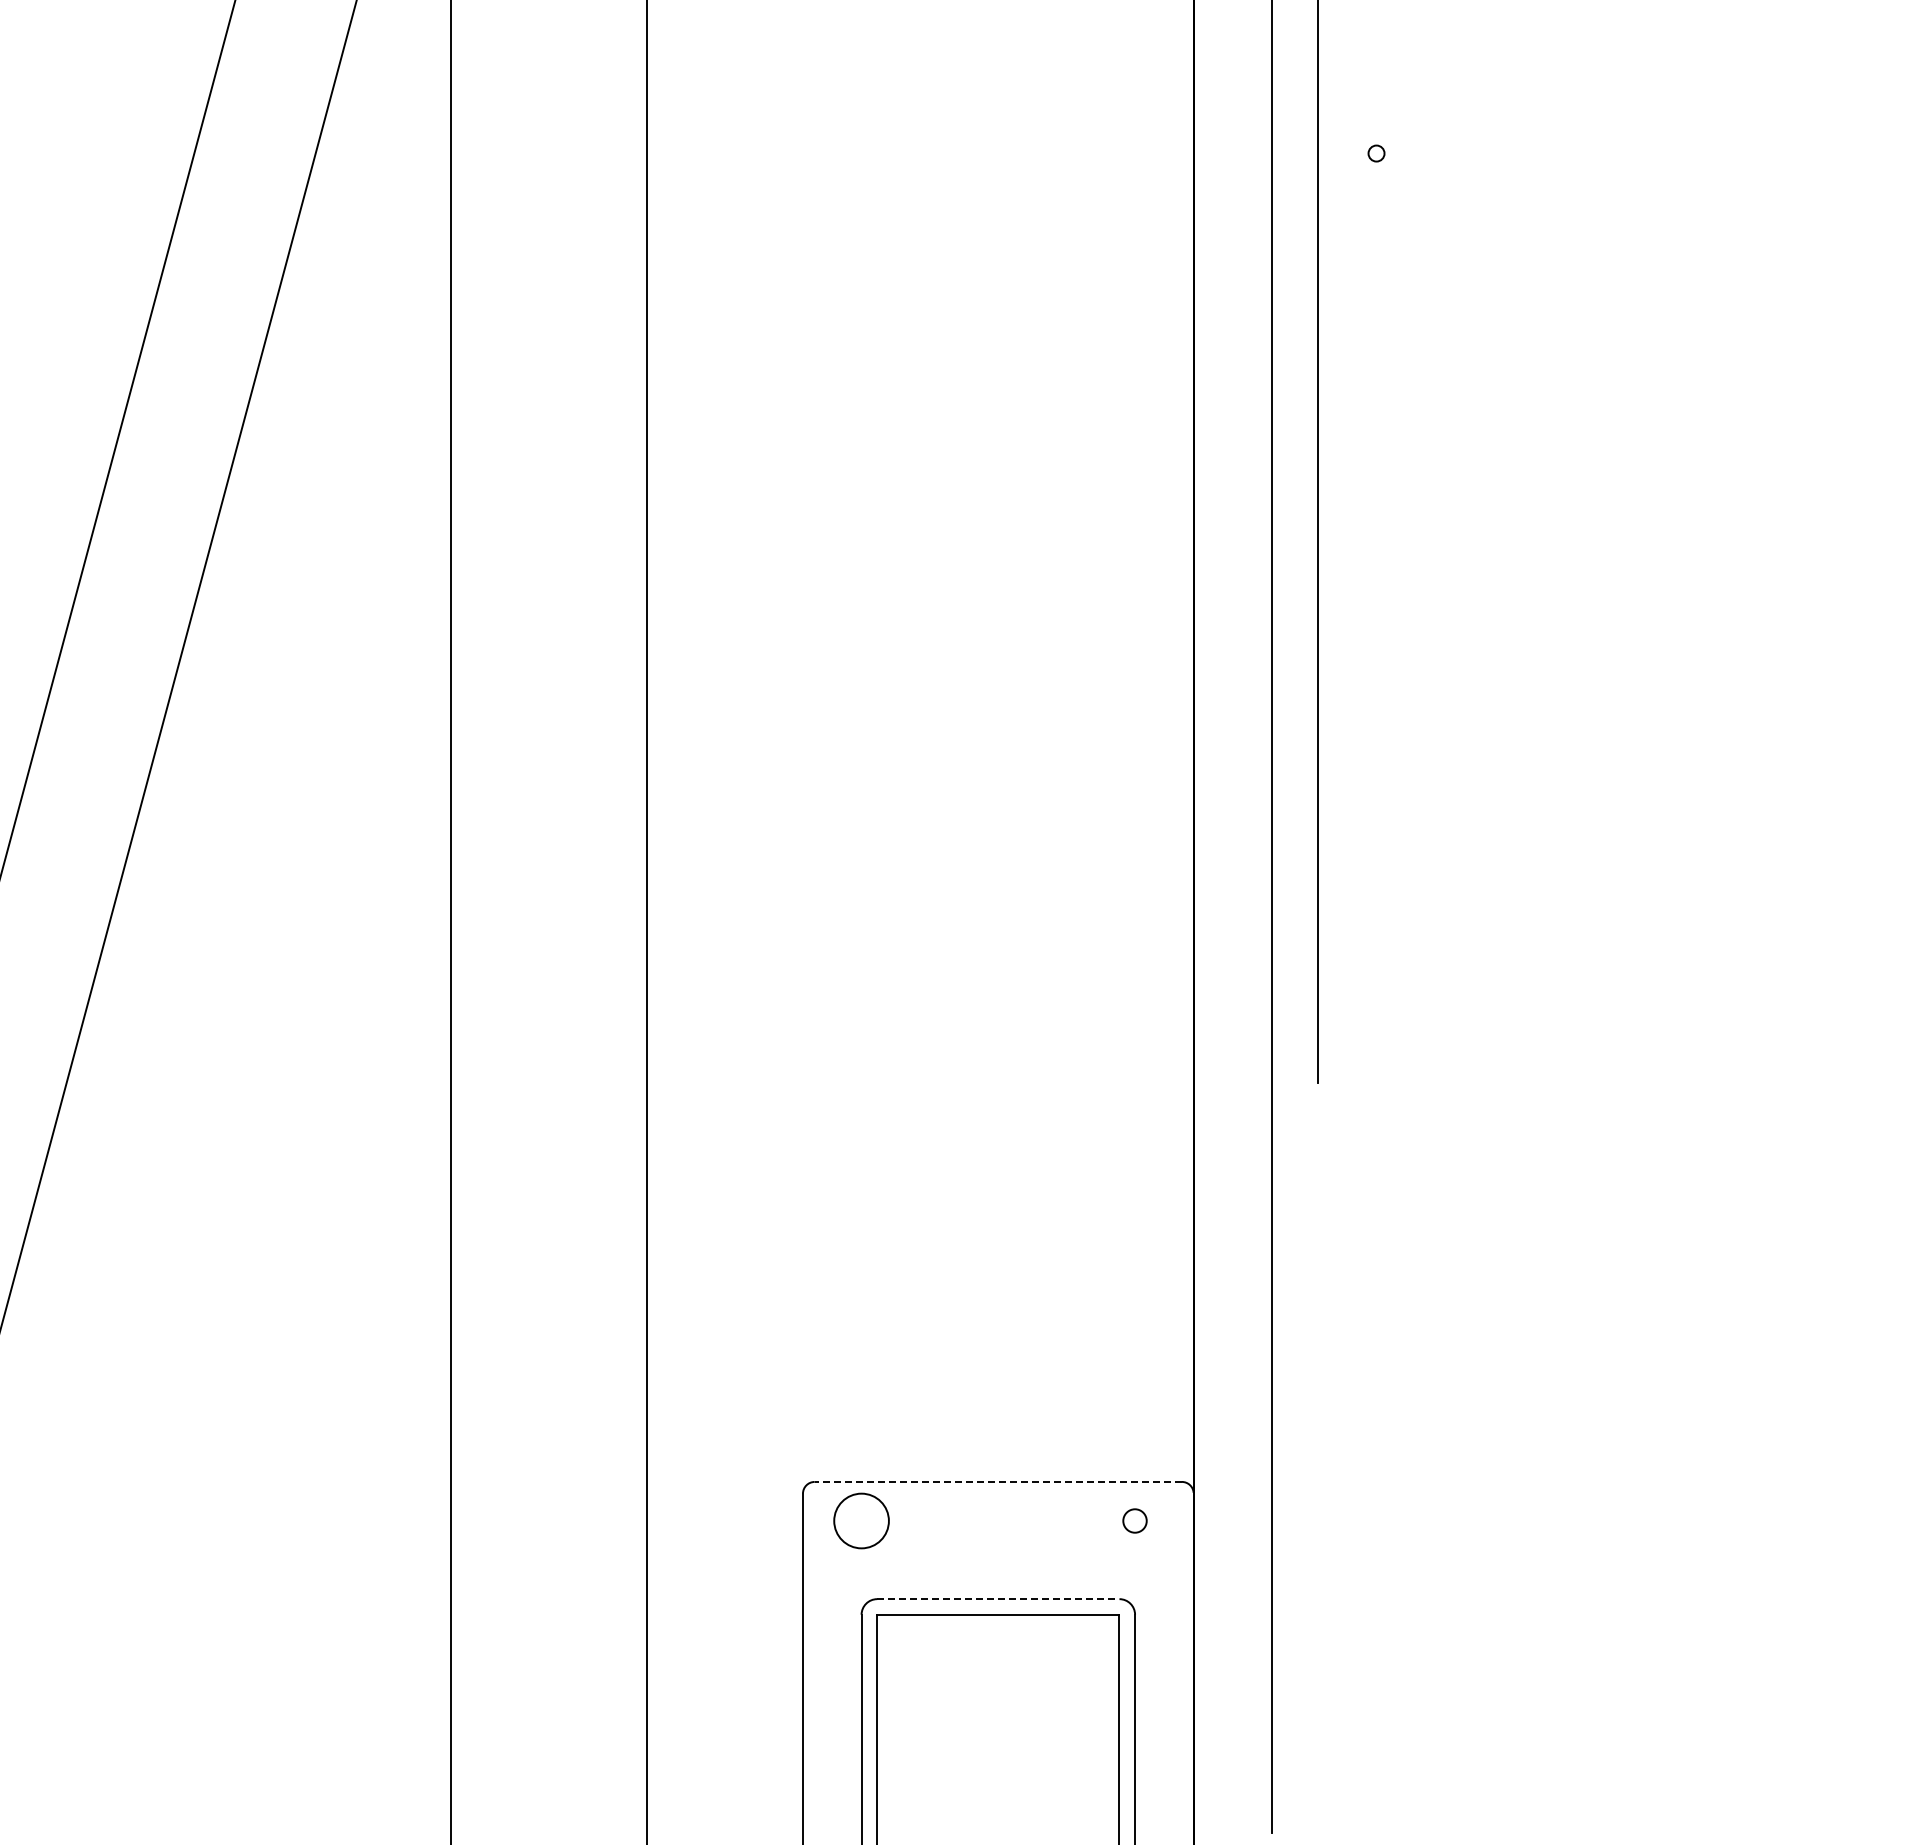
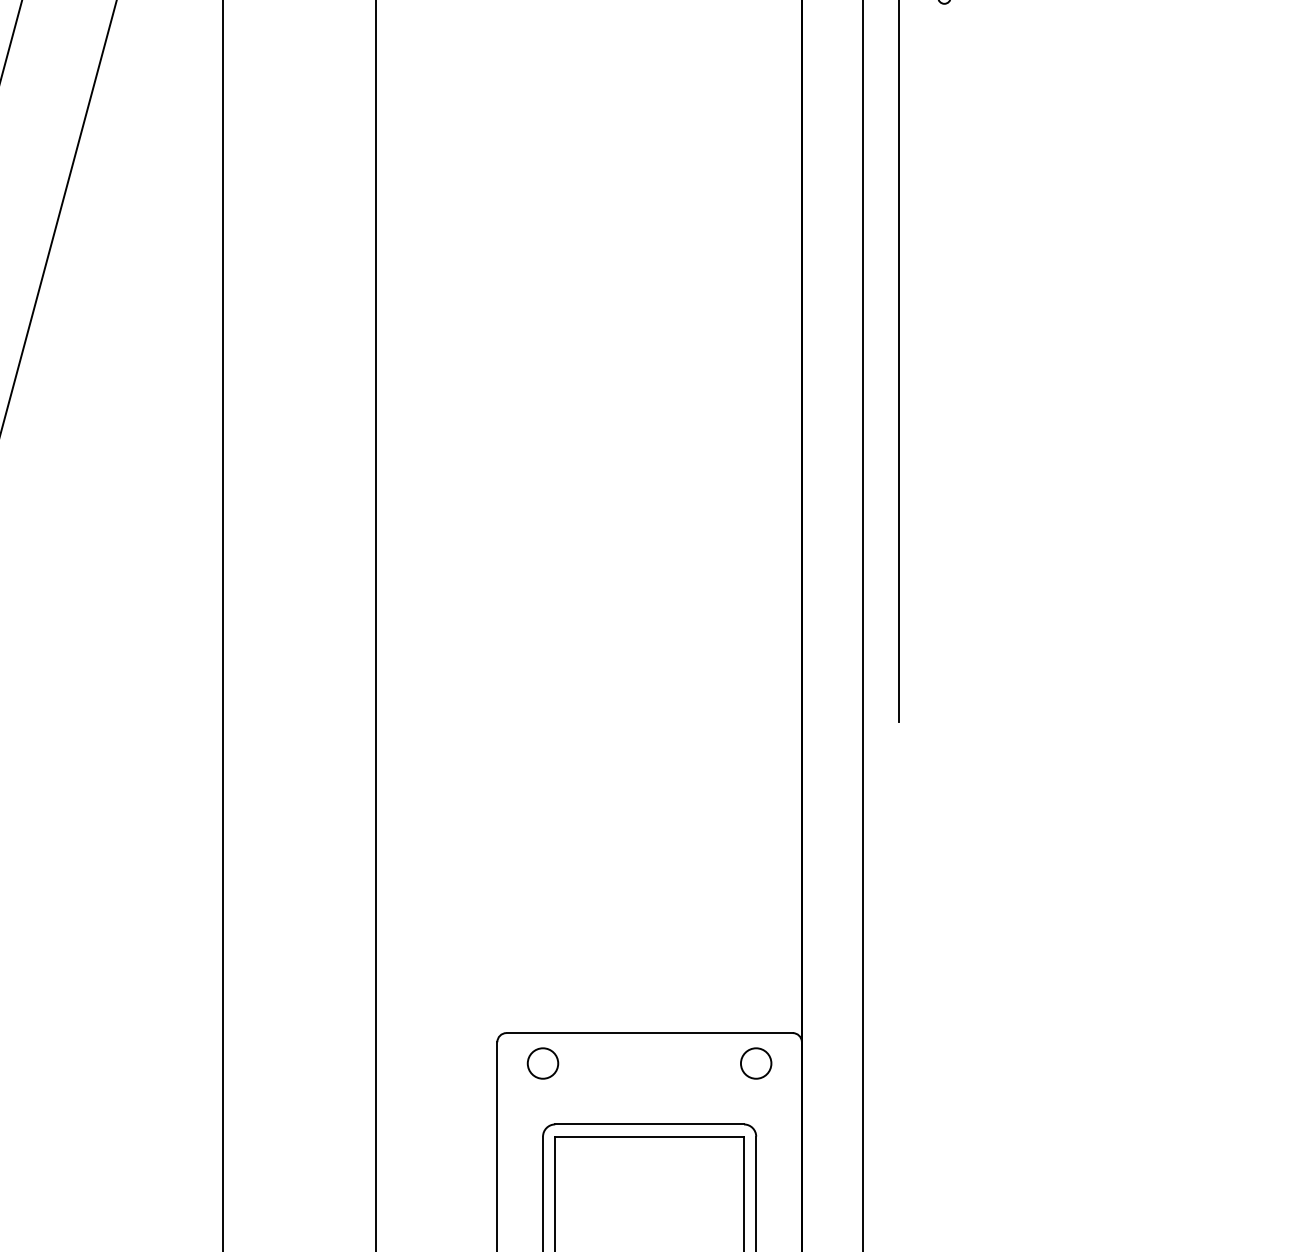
line: (998, 1481) -> (649, 1032), dashed -> solid
circle: (861, 1520) -> (542, 1063), size x0.71
circle: (1134, 1520) -> (755, 1063), size x1.67
line: (998, 1599) -> (649, 1124), dashed -> solid

